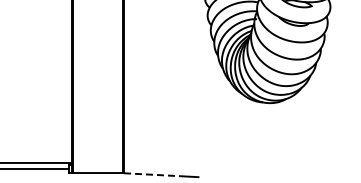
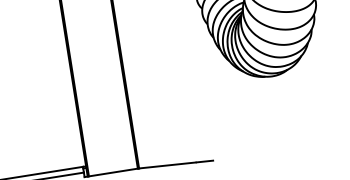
line: (152, 174) -> (167, 165), dashed -> solid

